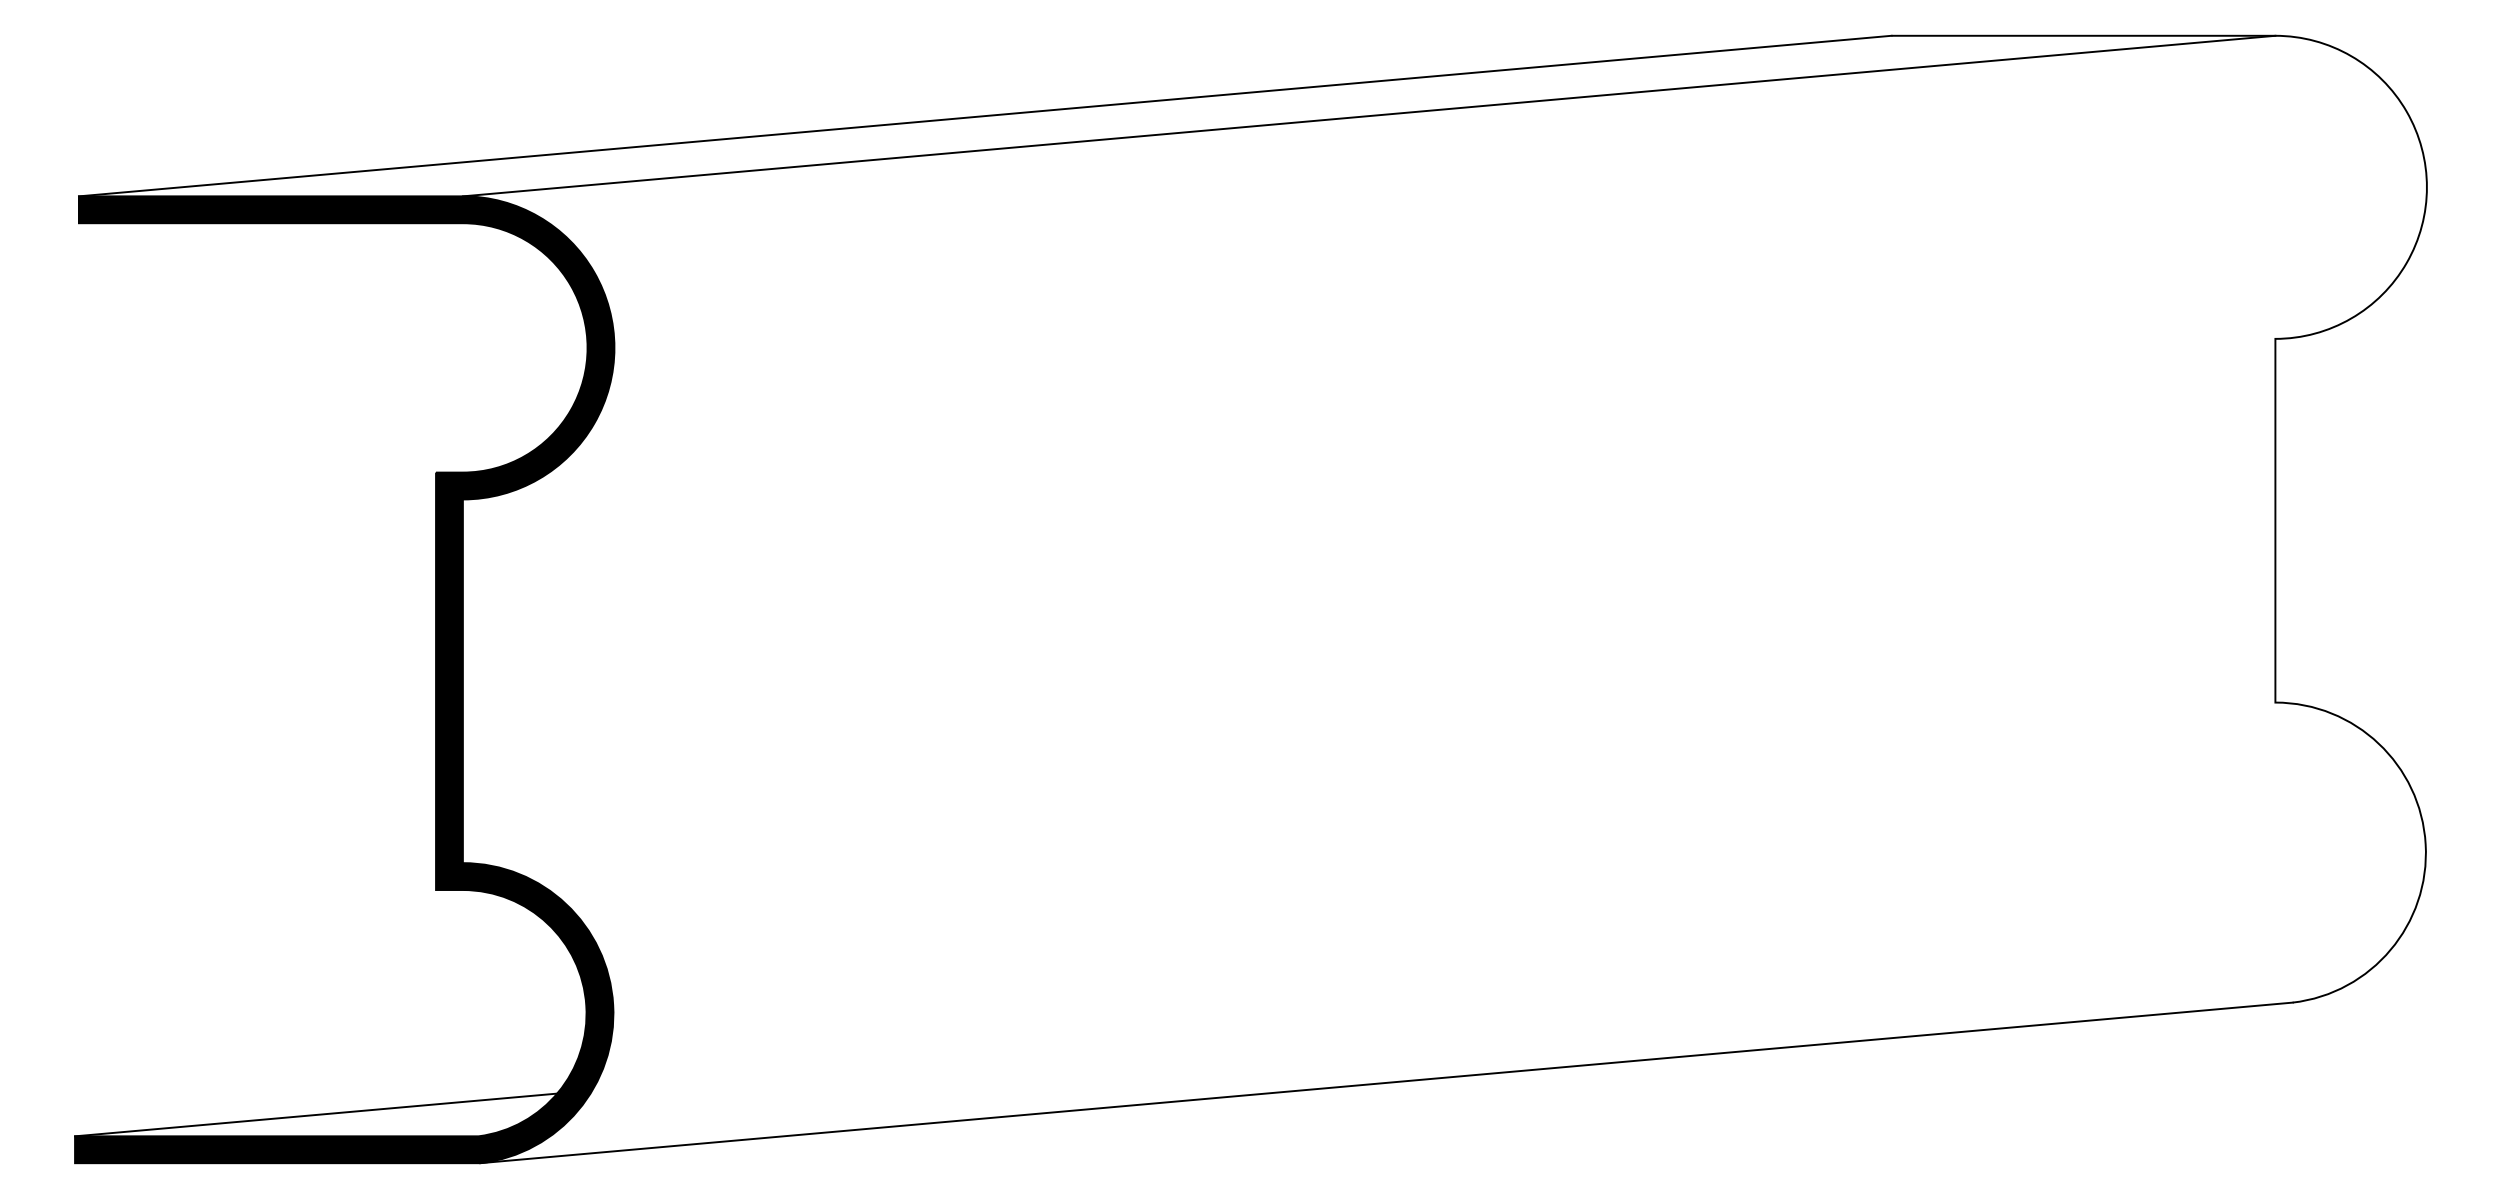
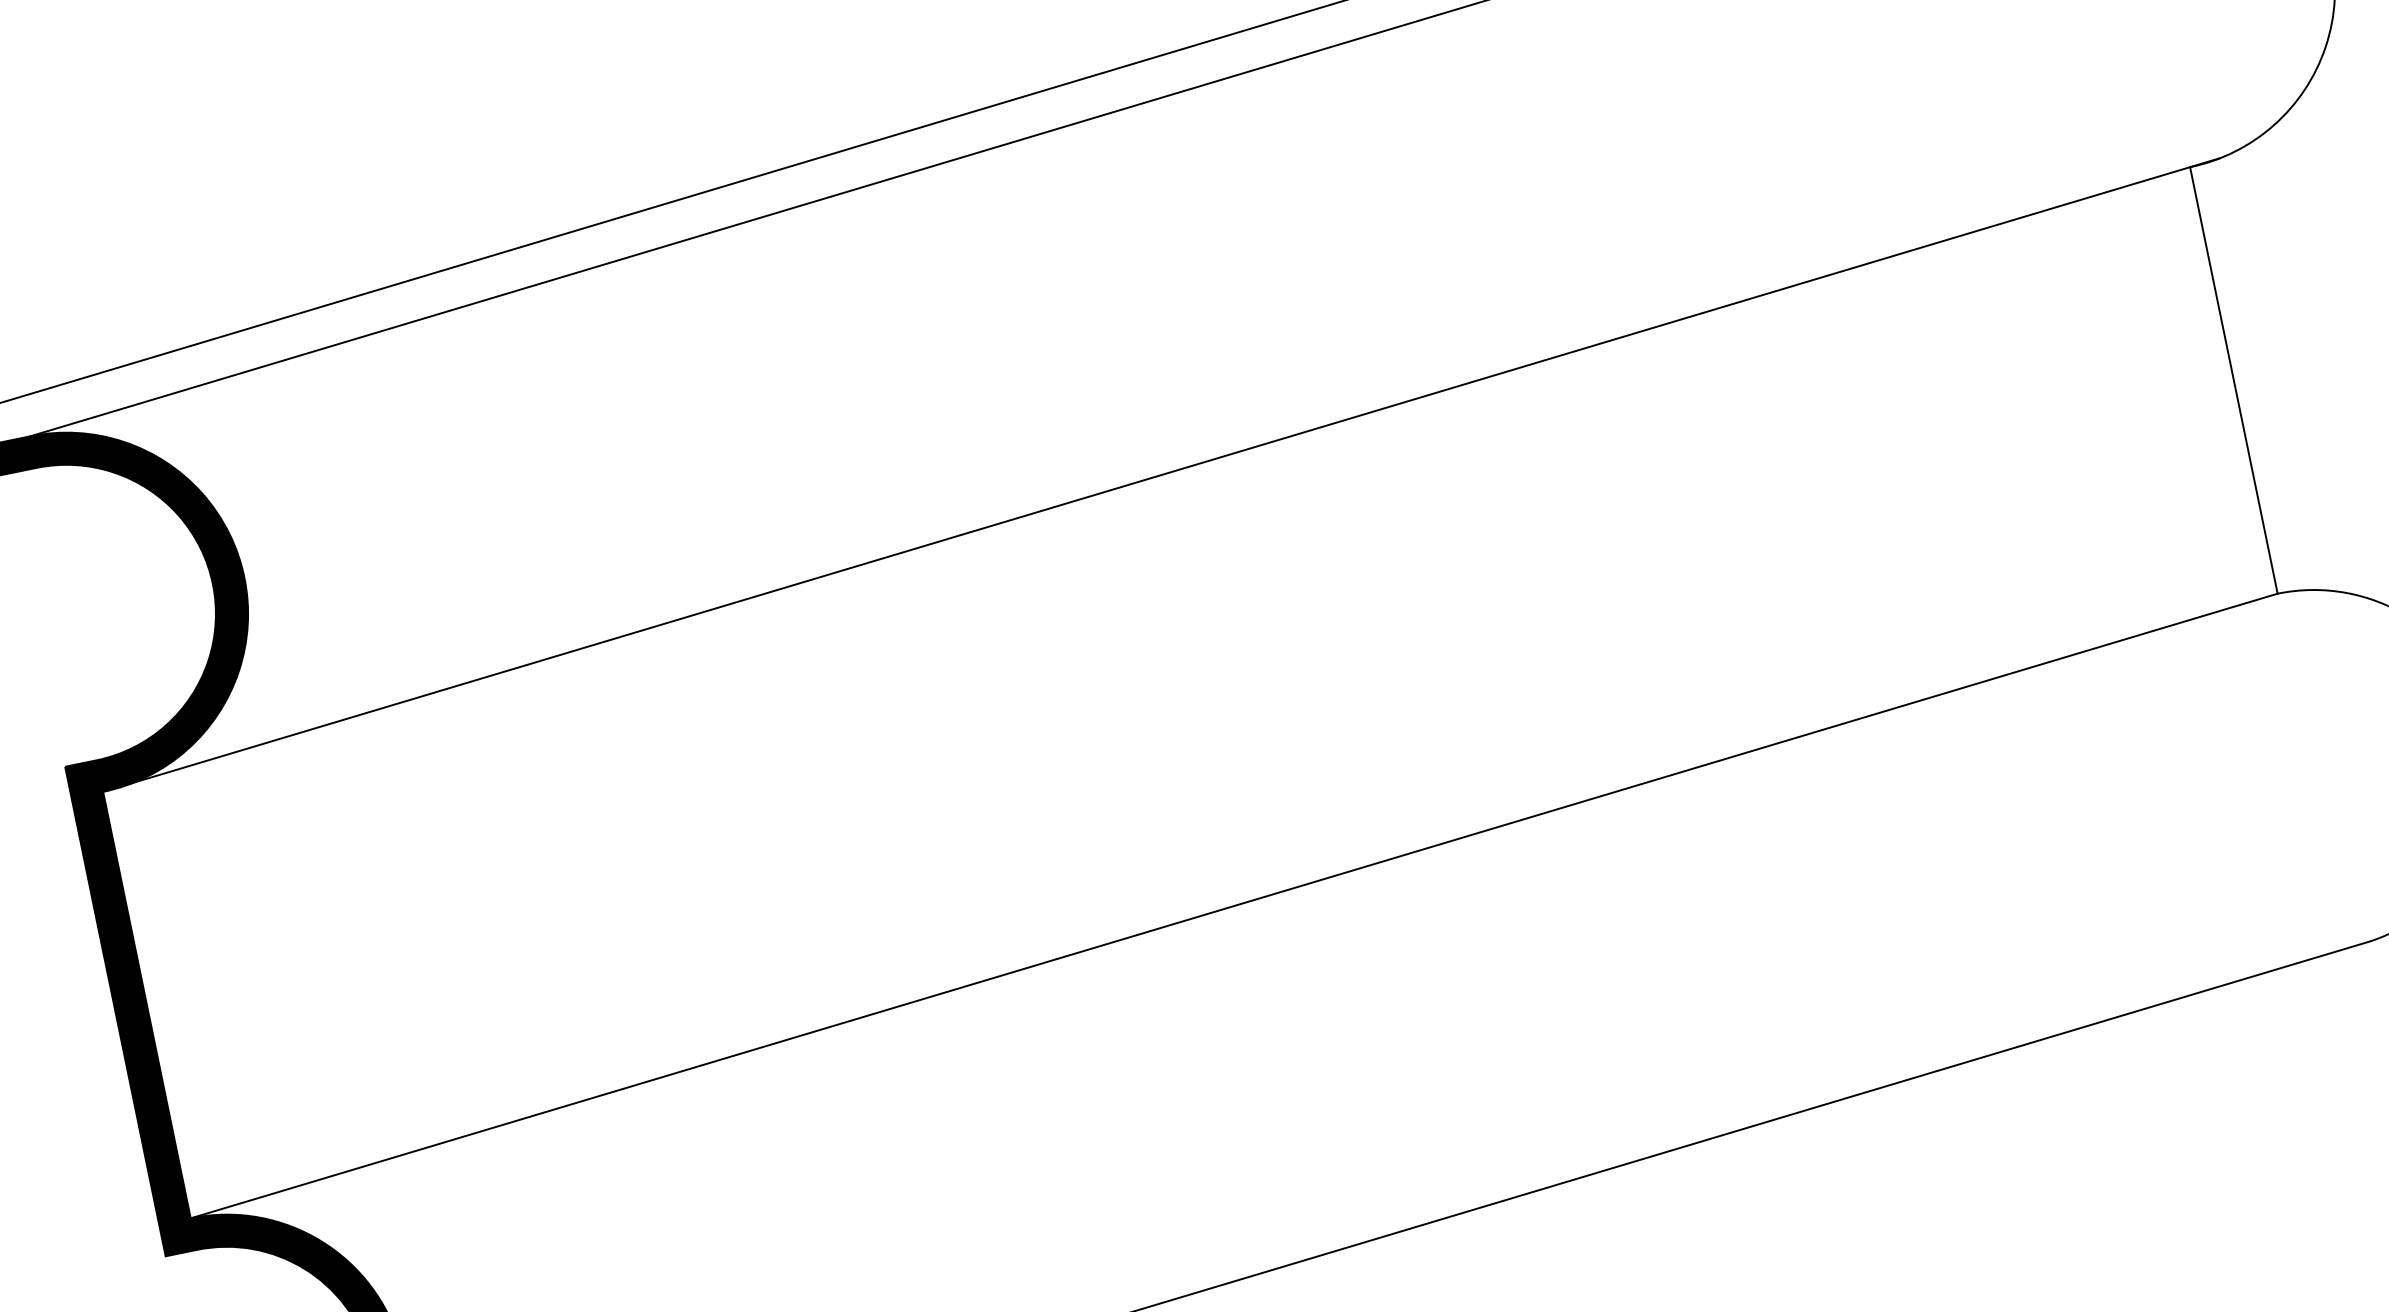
line: (1382, 417) -> (1161, 474), added
line: (1368, 782) -> (1233, 905), added

